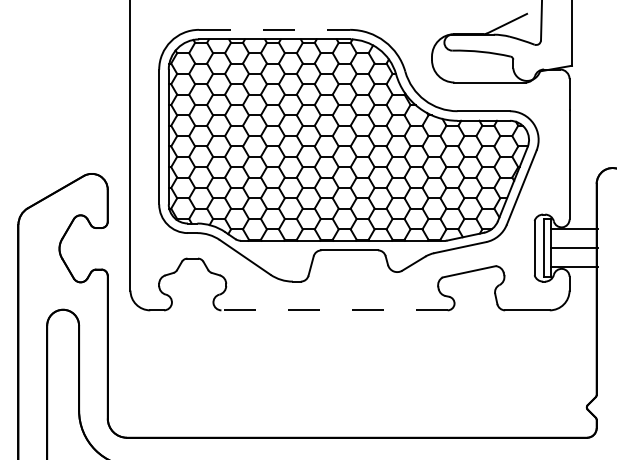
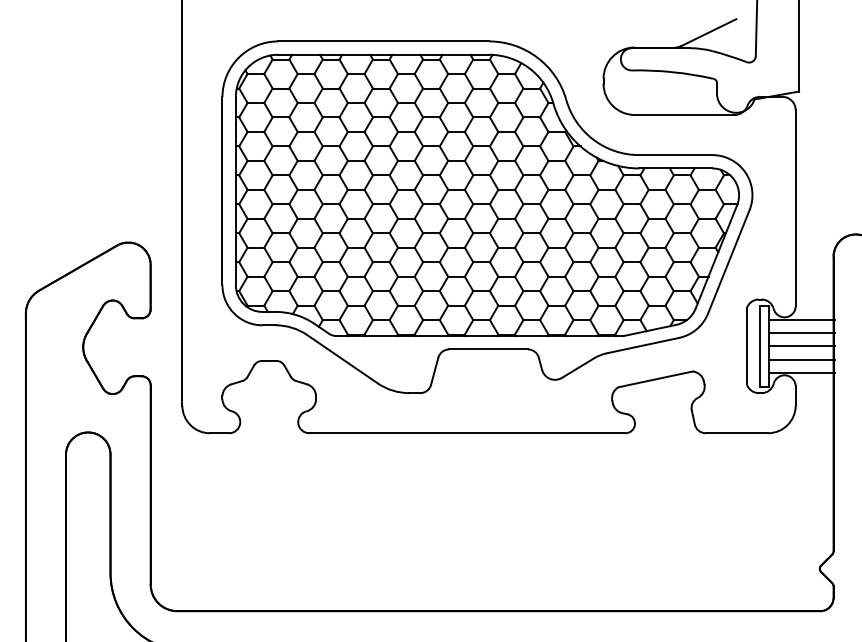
line: (275, 29) -> (384, 41), dashed -> solid
line: (574, 238) -> (802, 332), added
line: (574, 257) -> (802, 359), added
line: (333, 310) -> (466, 433), dashed -> solid

